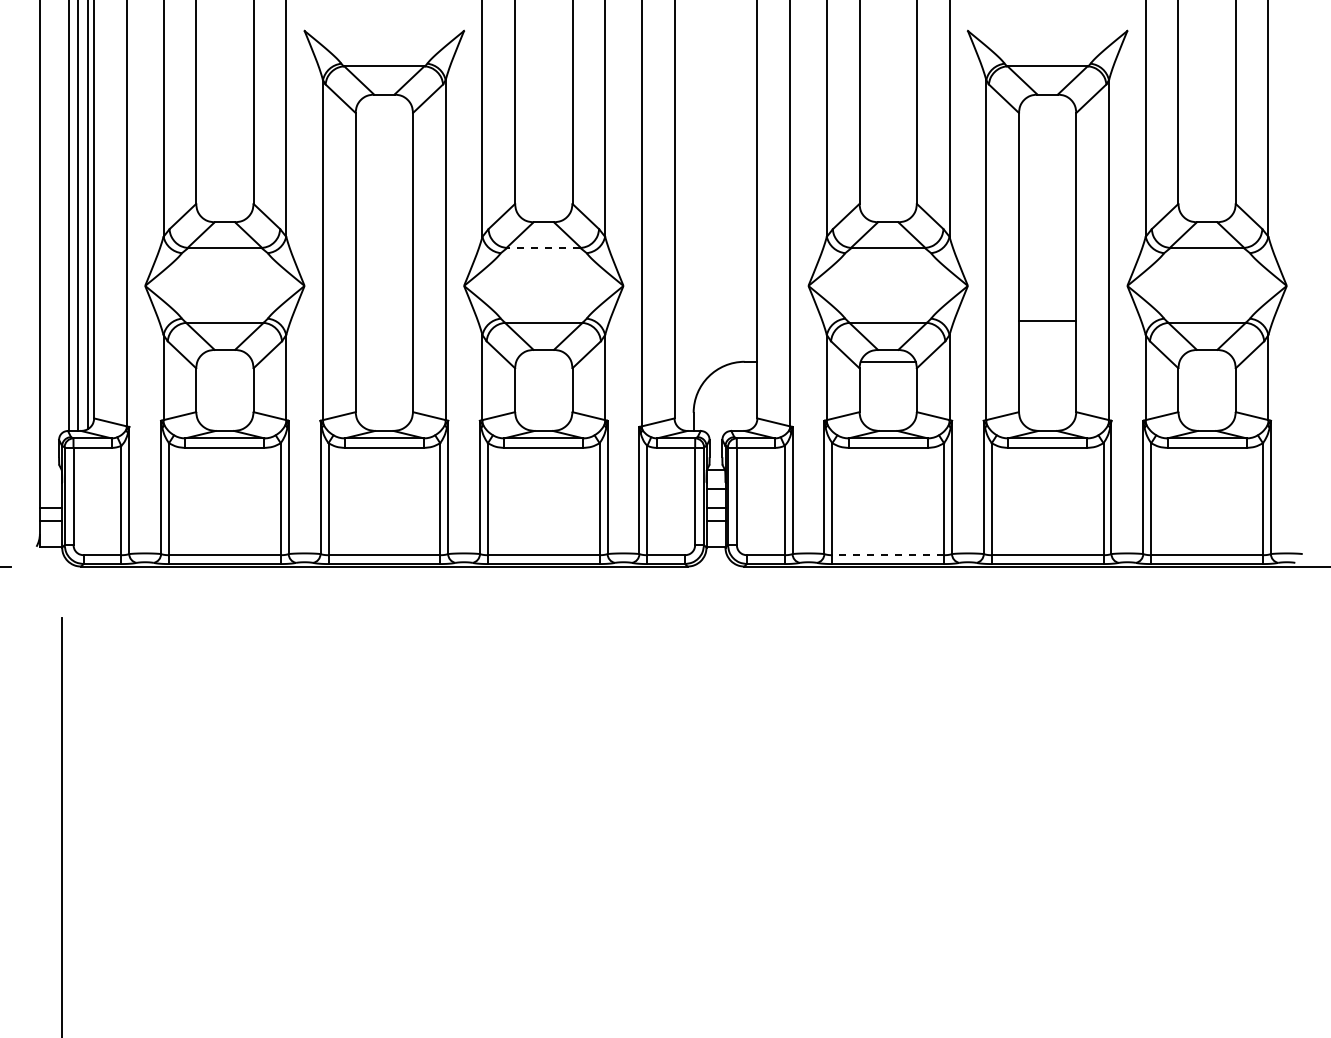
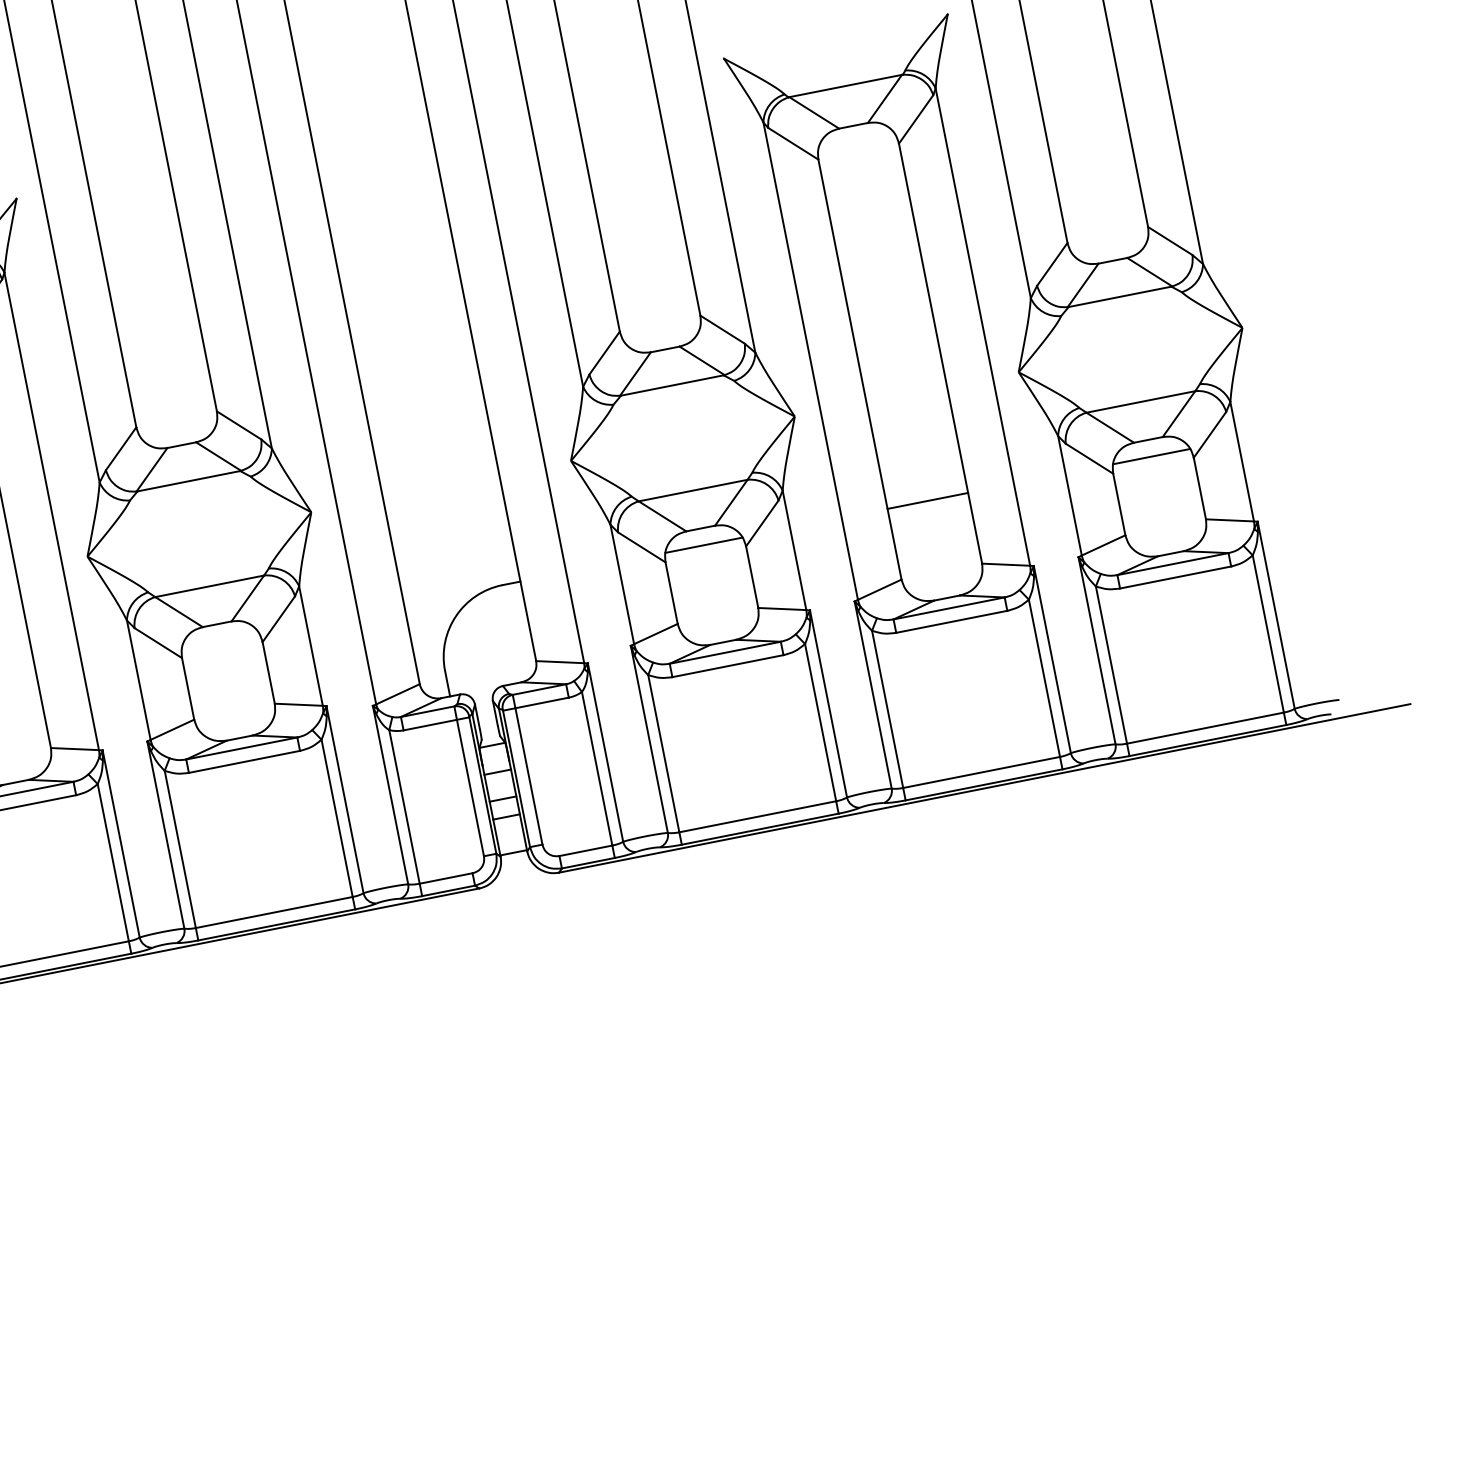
line: (543, 248) -> (188, 482), dashed -> solid
line: (1047, 320) -> (927, 500), moved
line: (1206, 361) -> (1150, 456), added
line: (888, 555) -> (758, 817), dashed -> solid

